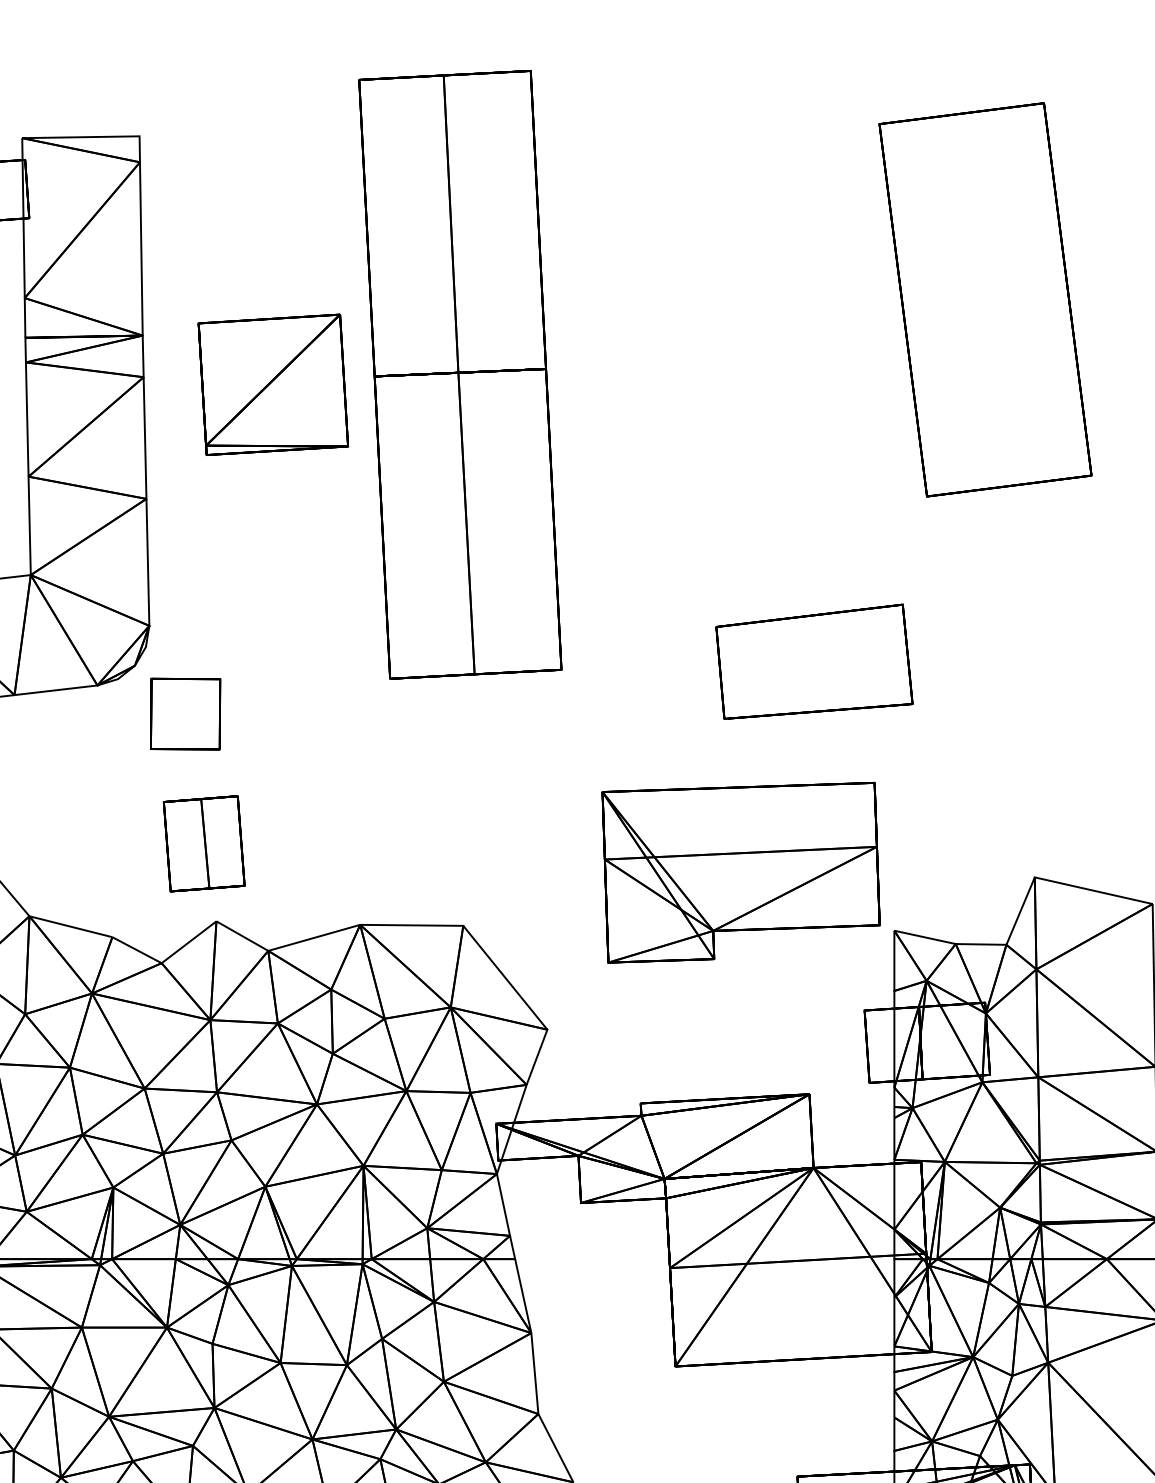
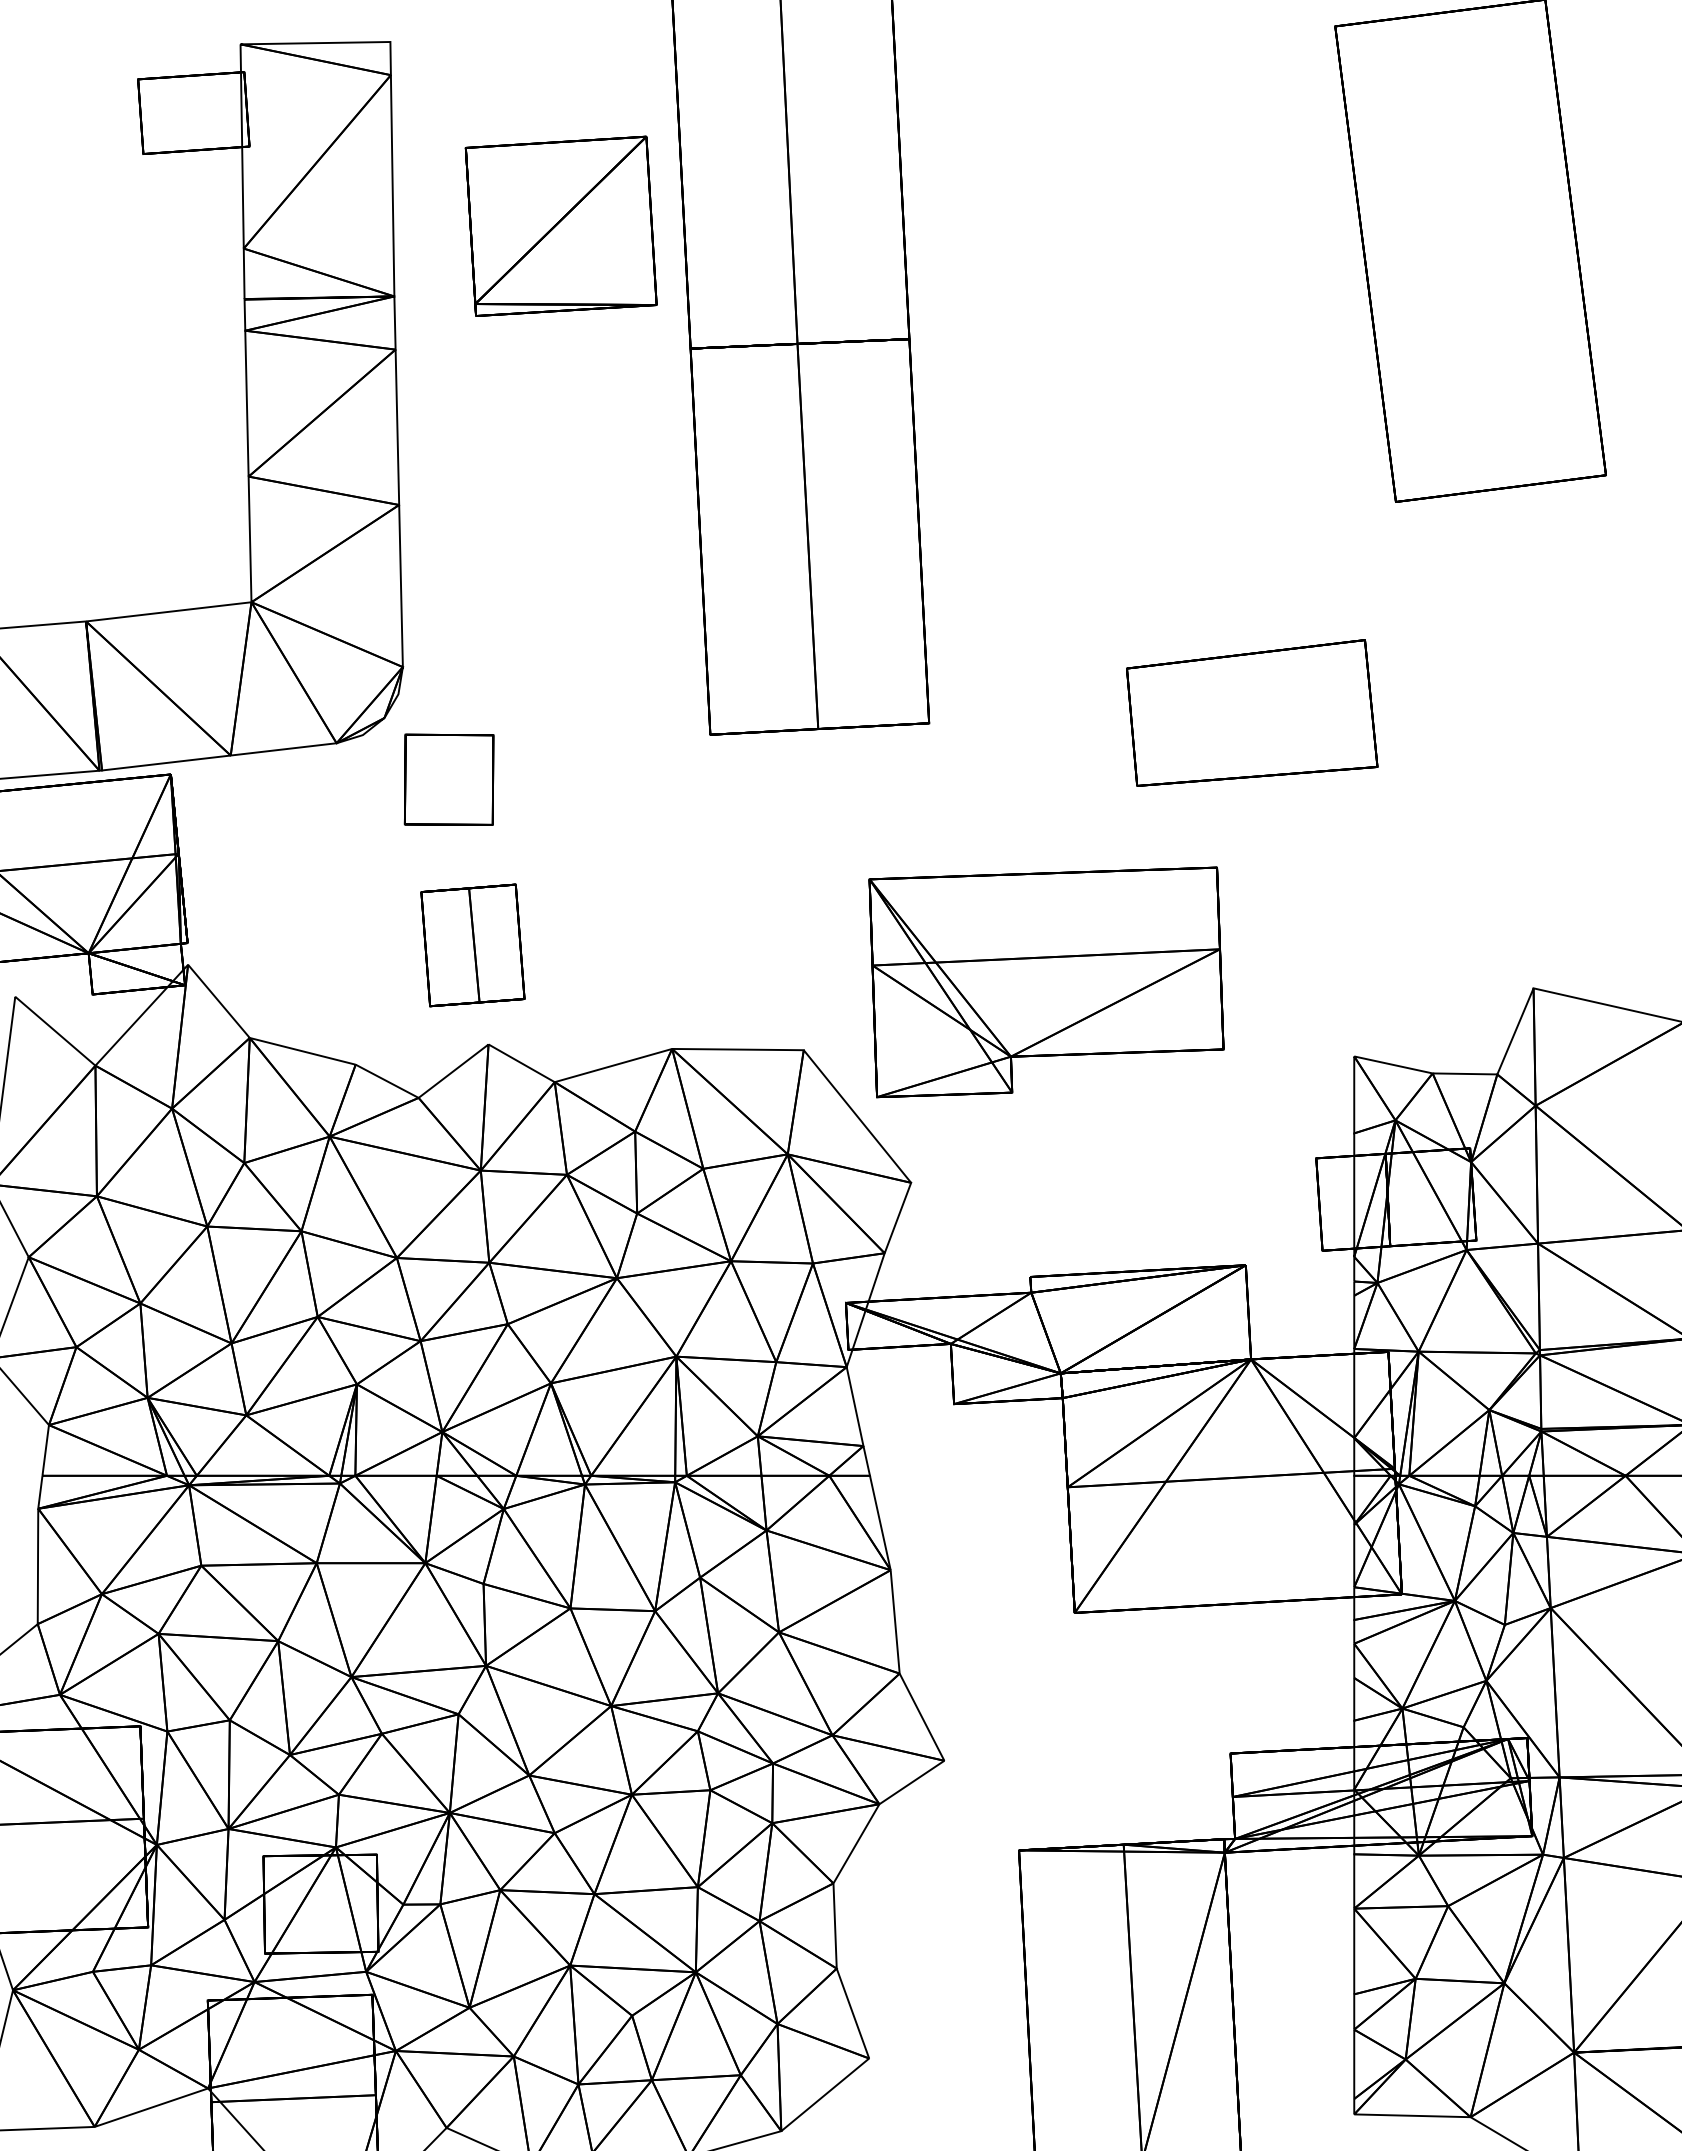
part: (272, 384) -> (560, 225), moved
part: (741, 872) -> (1046, 982), moved

